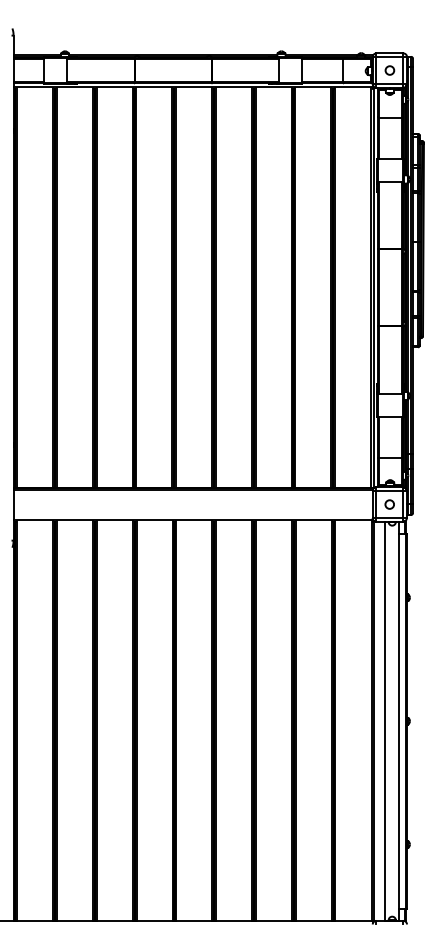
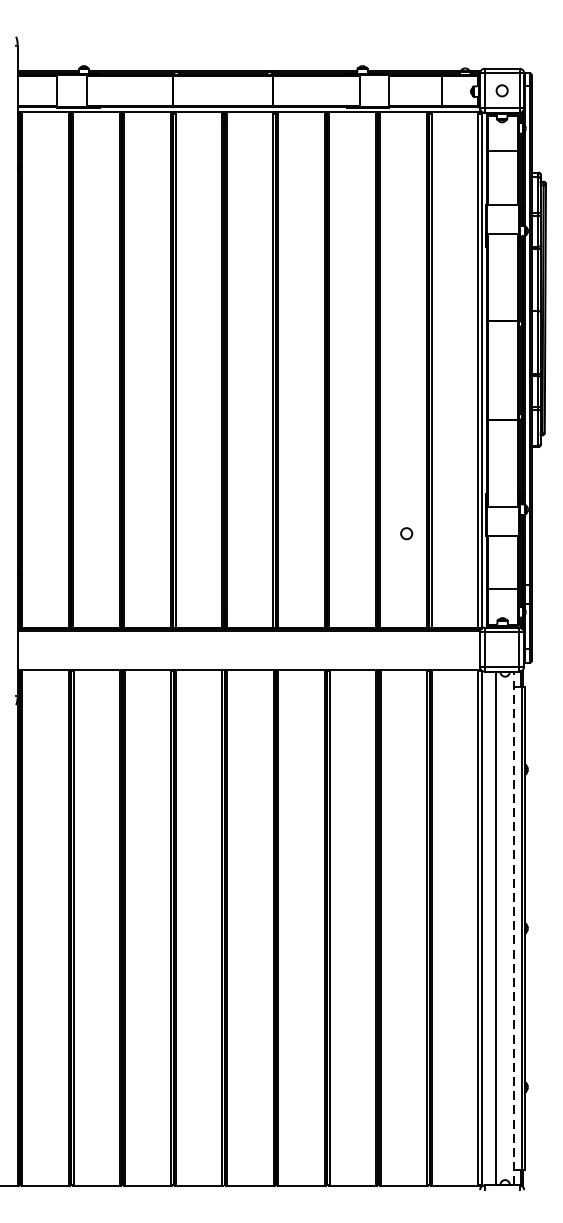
circle: (389, 504) -> (406, 533), moved
line: (399, 720) -> (514, 927), solid -> dashed

